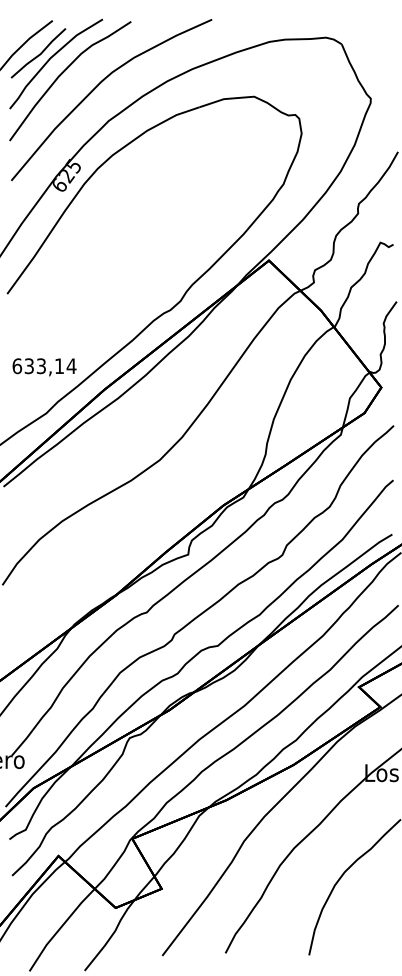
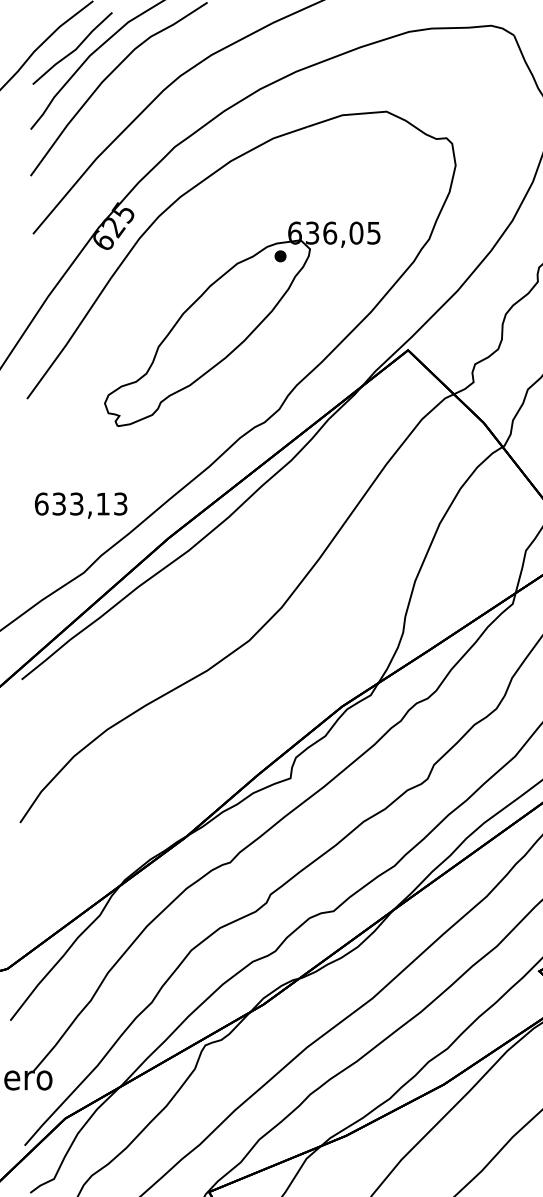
part: (154, 242) -> (241, 323), added
text: (71, 366) -> (120, 504), 633,14 -> 633,13

